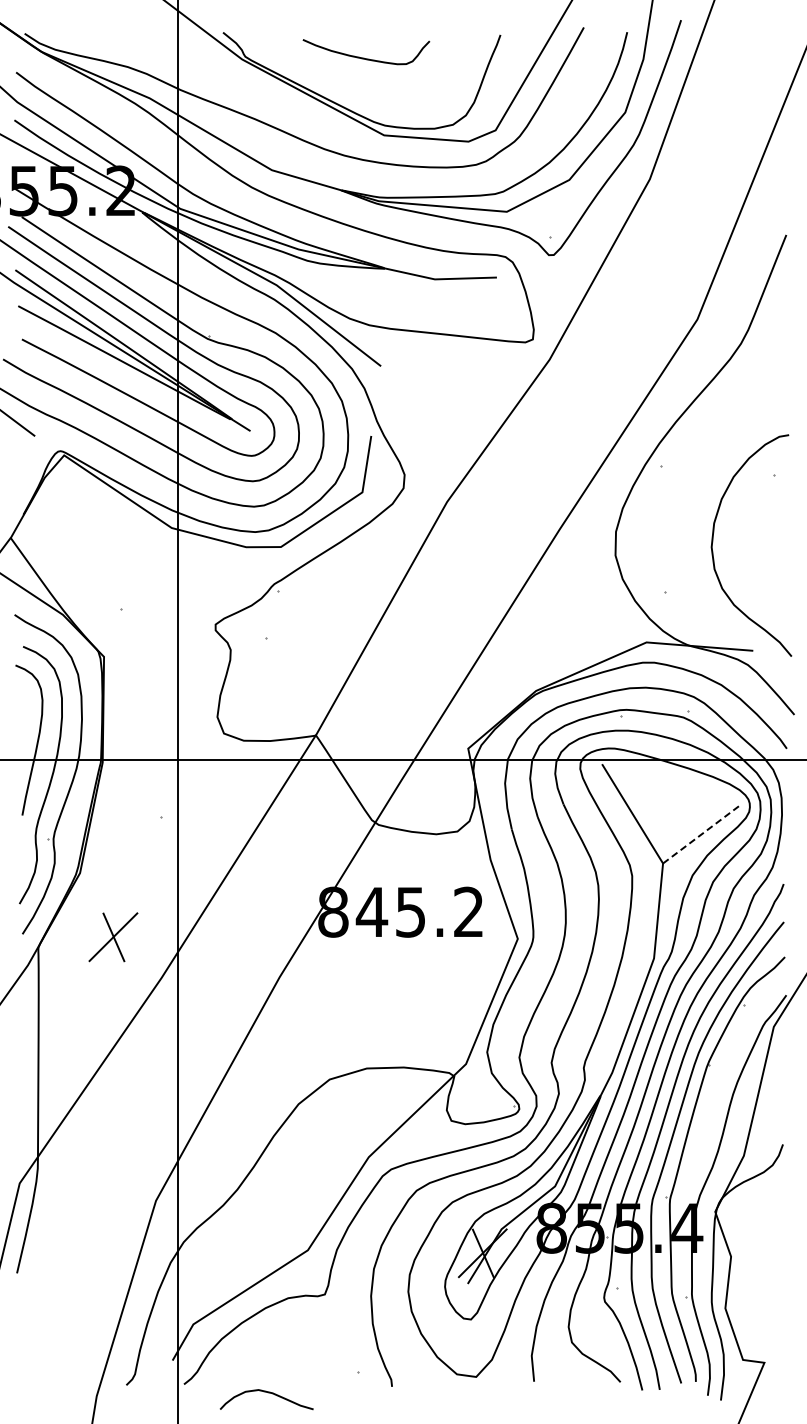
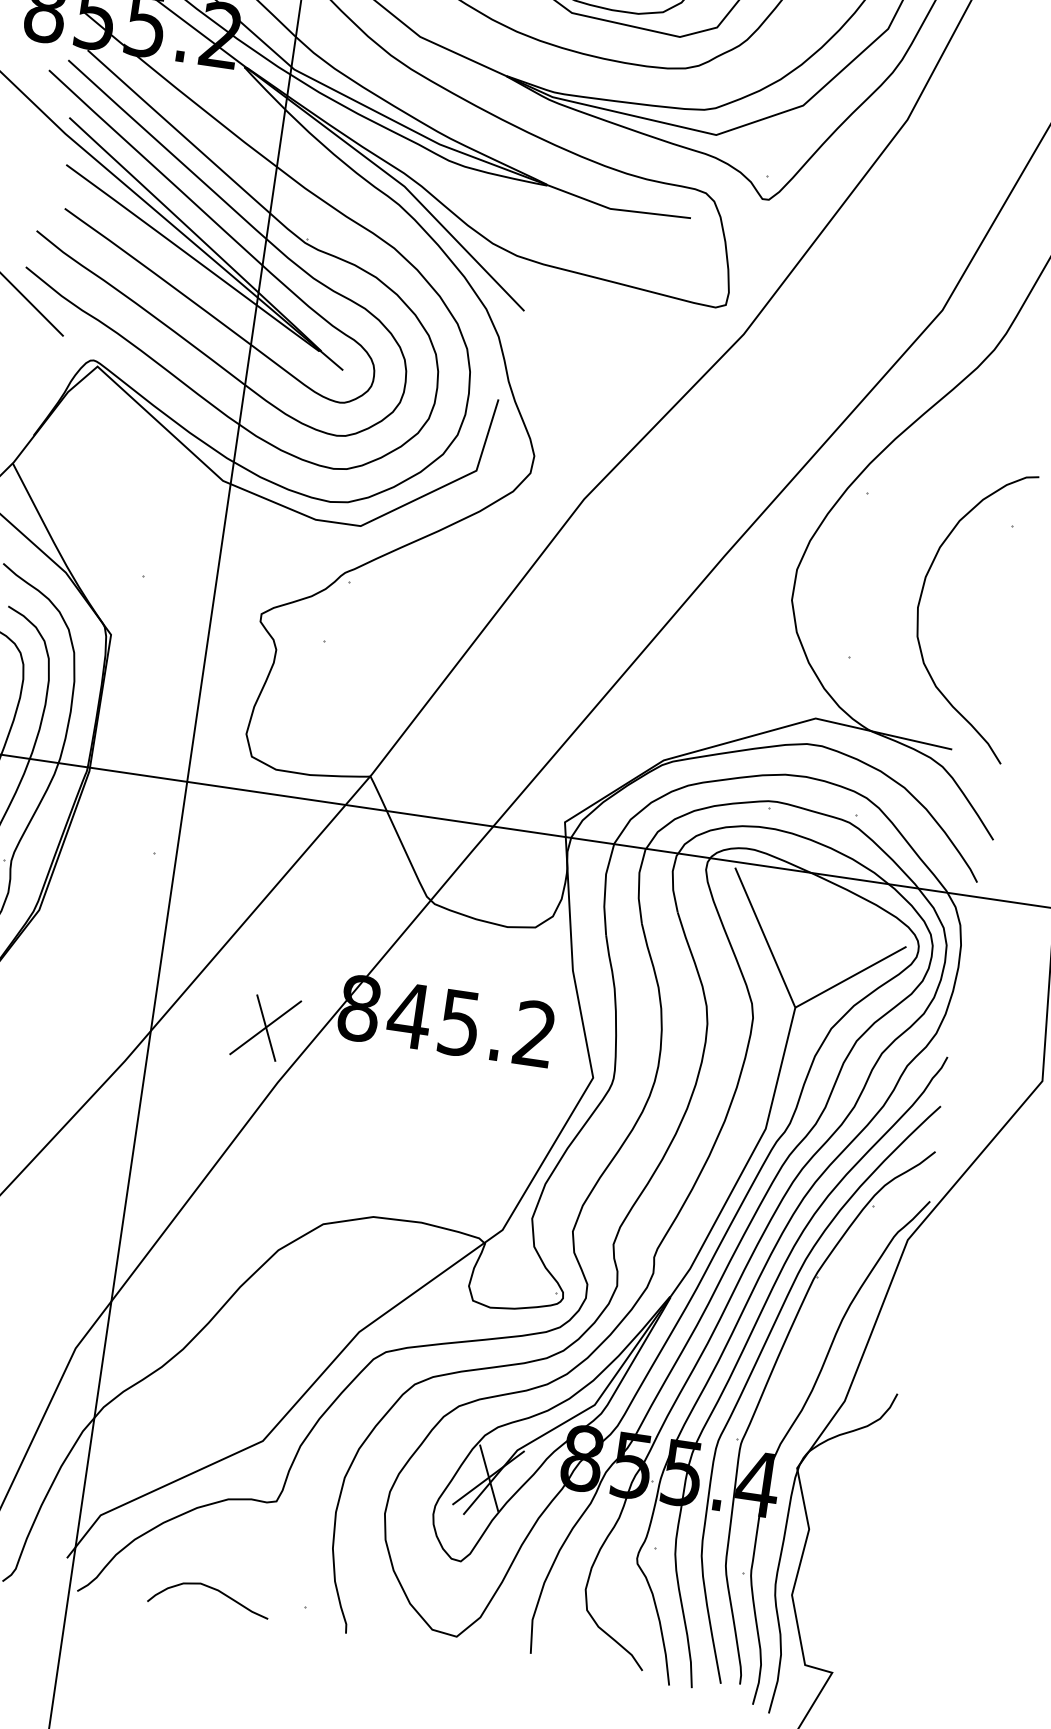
line: (702, 834) -> (851, 977), dashed -> solid
part: (113, 937) -> (265, 1028), moved
curve: (268, 1393) -> (212, 1589), moved

